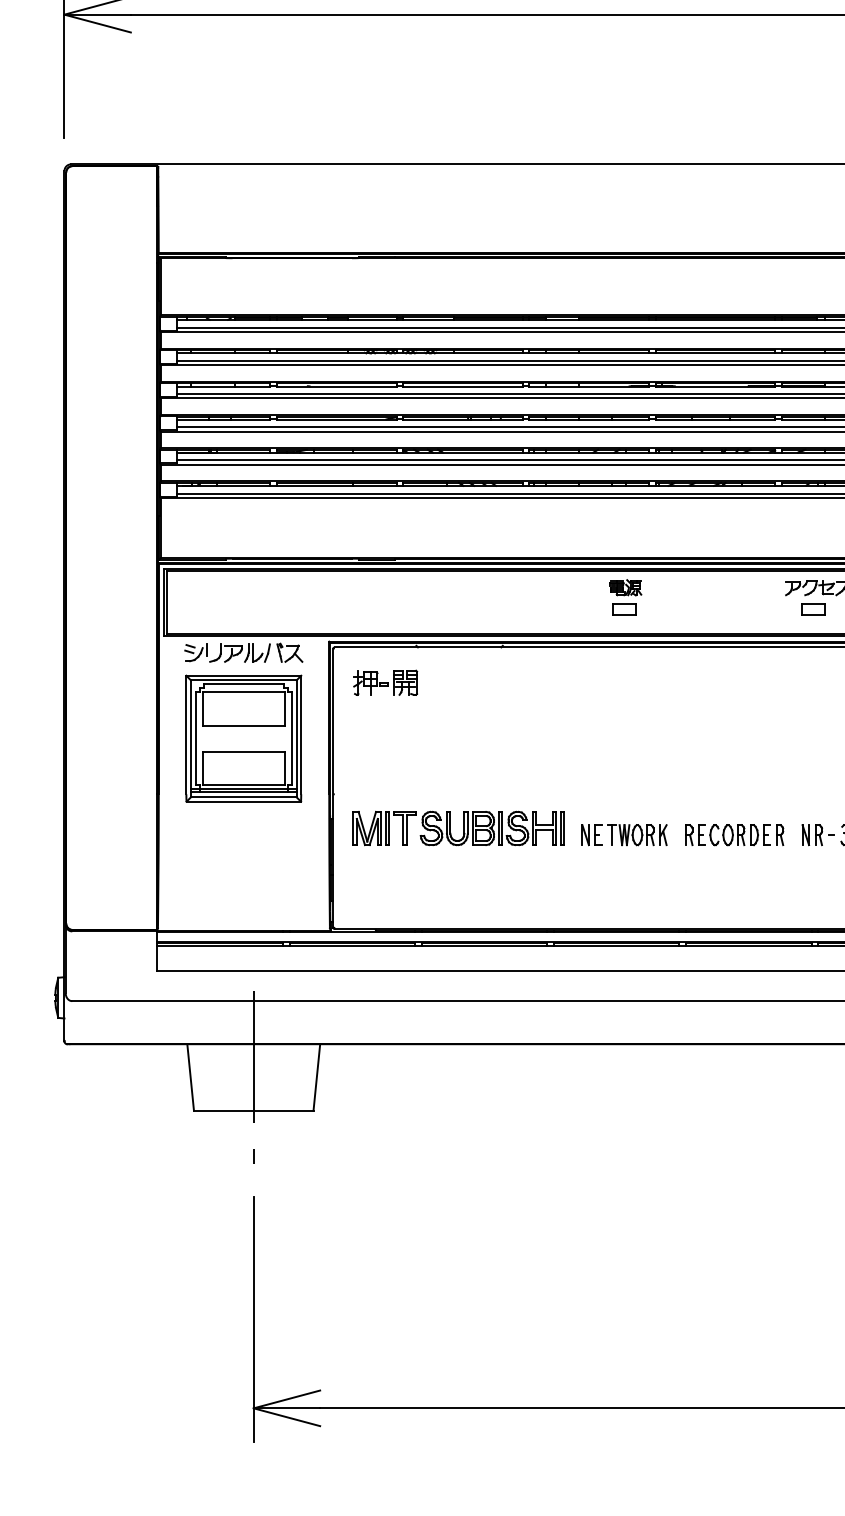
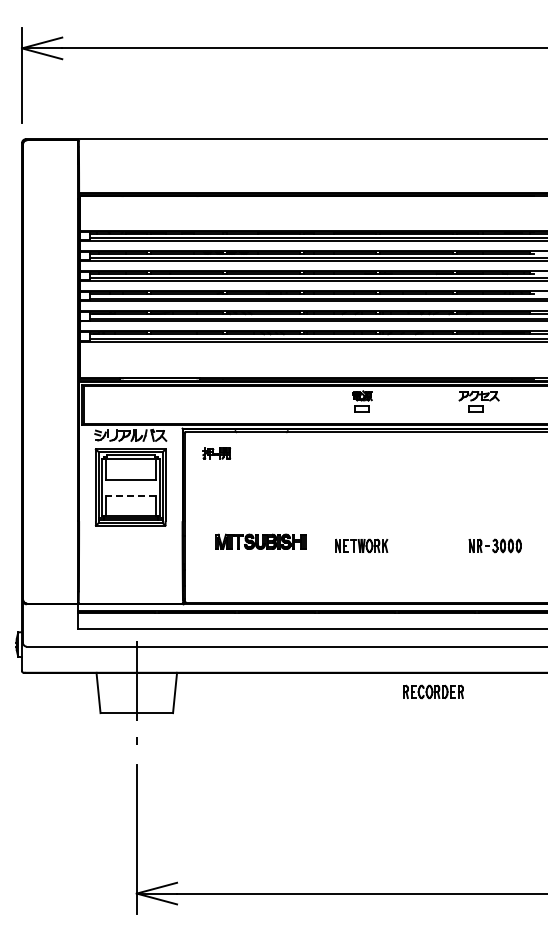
part: (385, 682) -> (216, 453), size x0.7
line: (243, 751) -> (130, 495), solid -> dashed
part: (457, 827) -> (260, 541), size x0.7
part: (734, 834) -> (433, 691), moved

